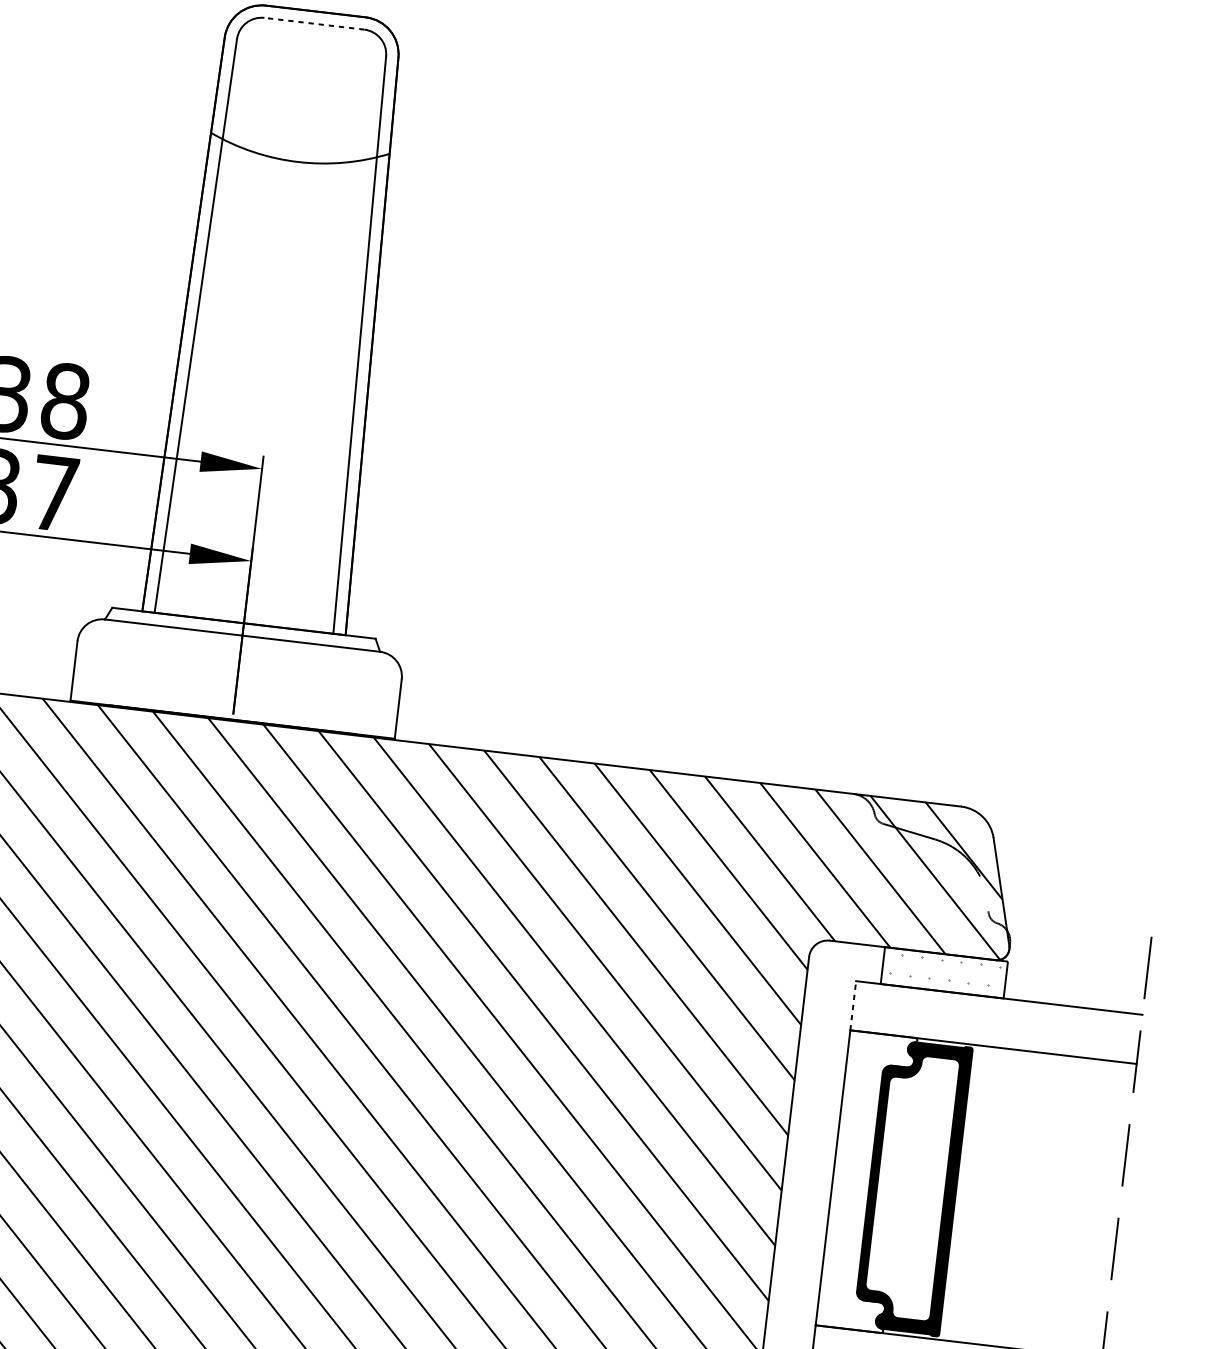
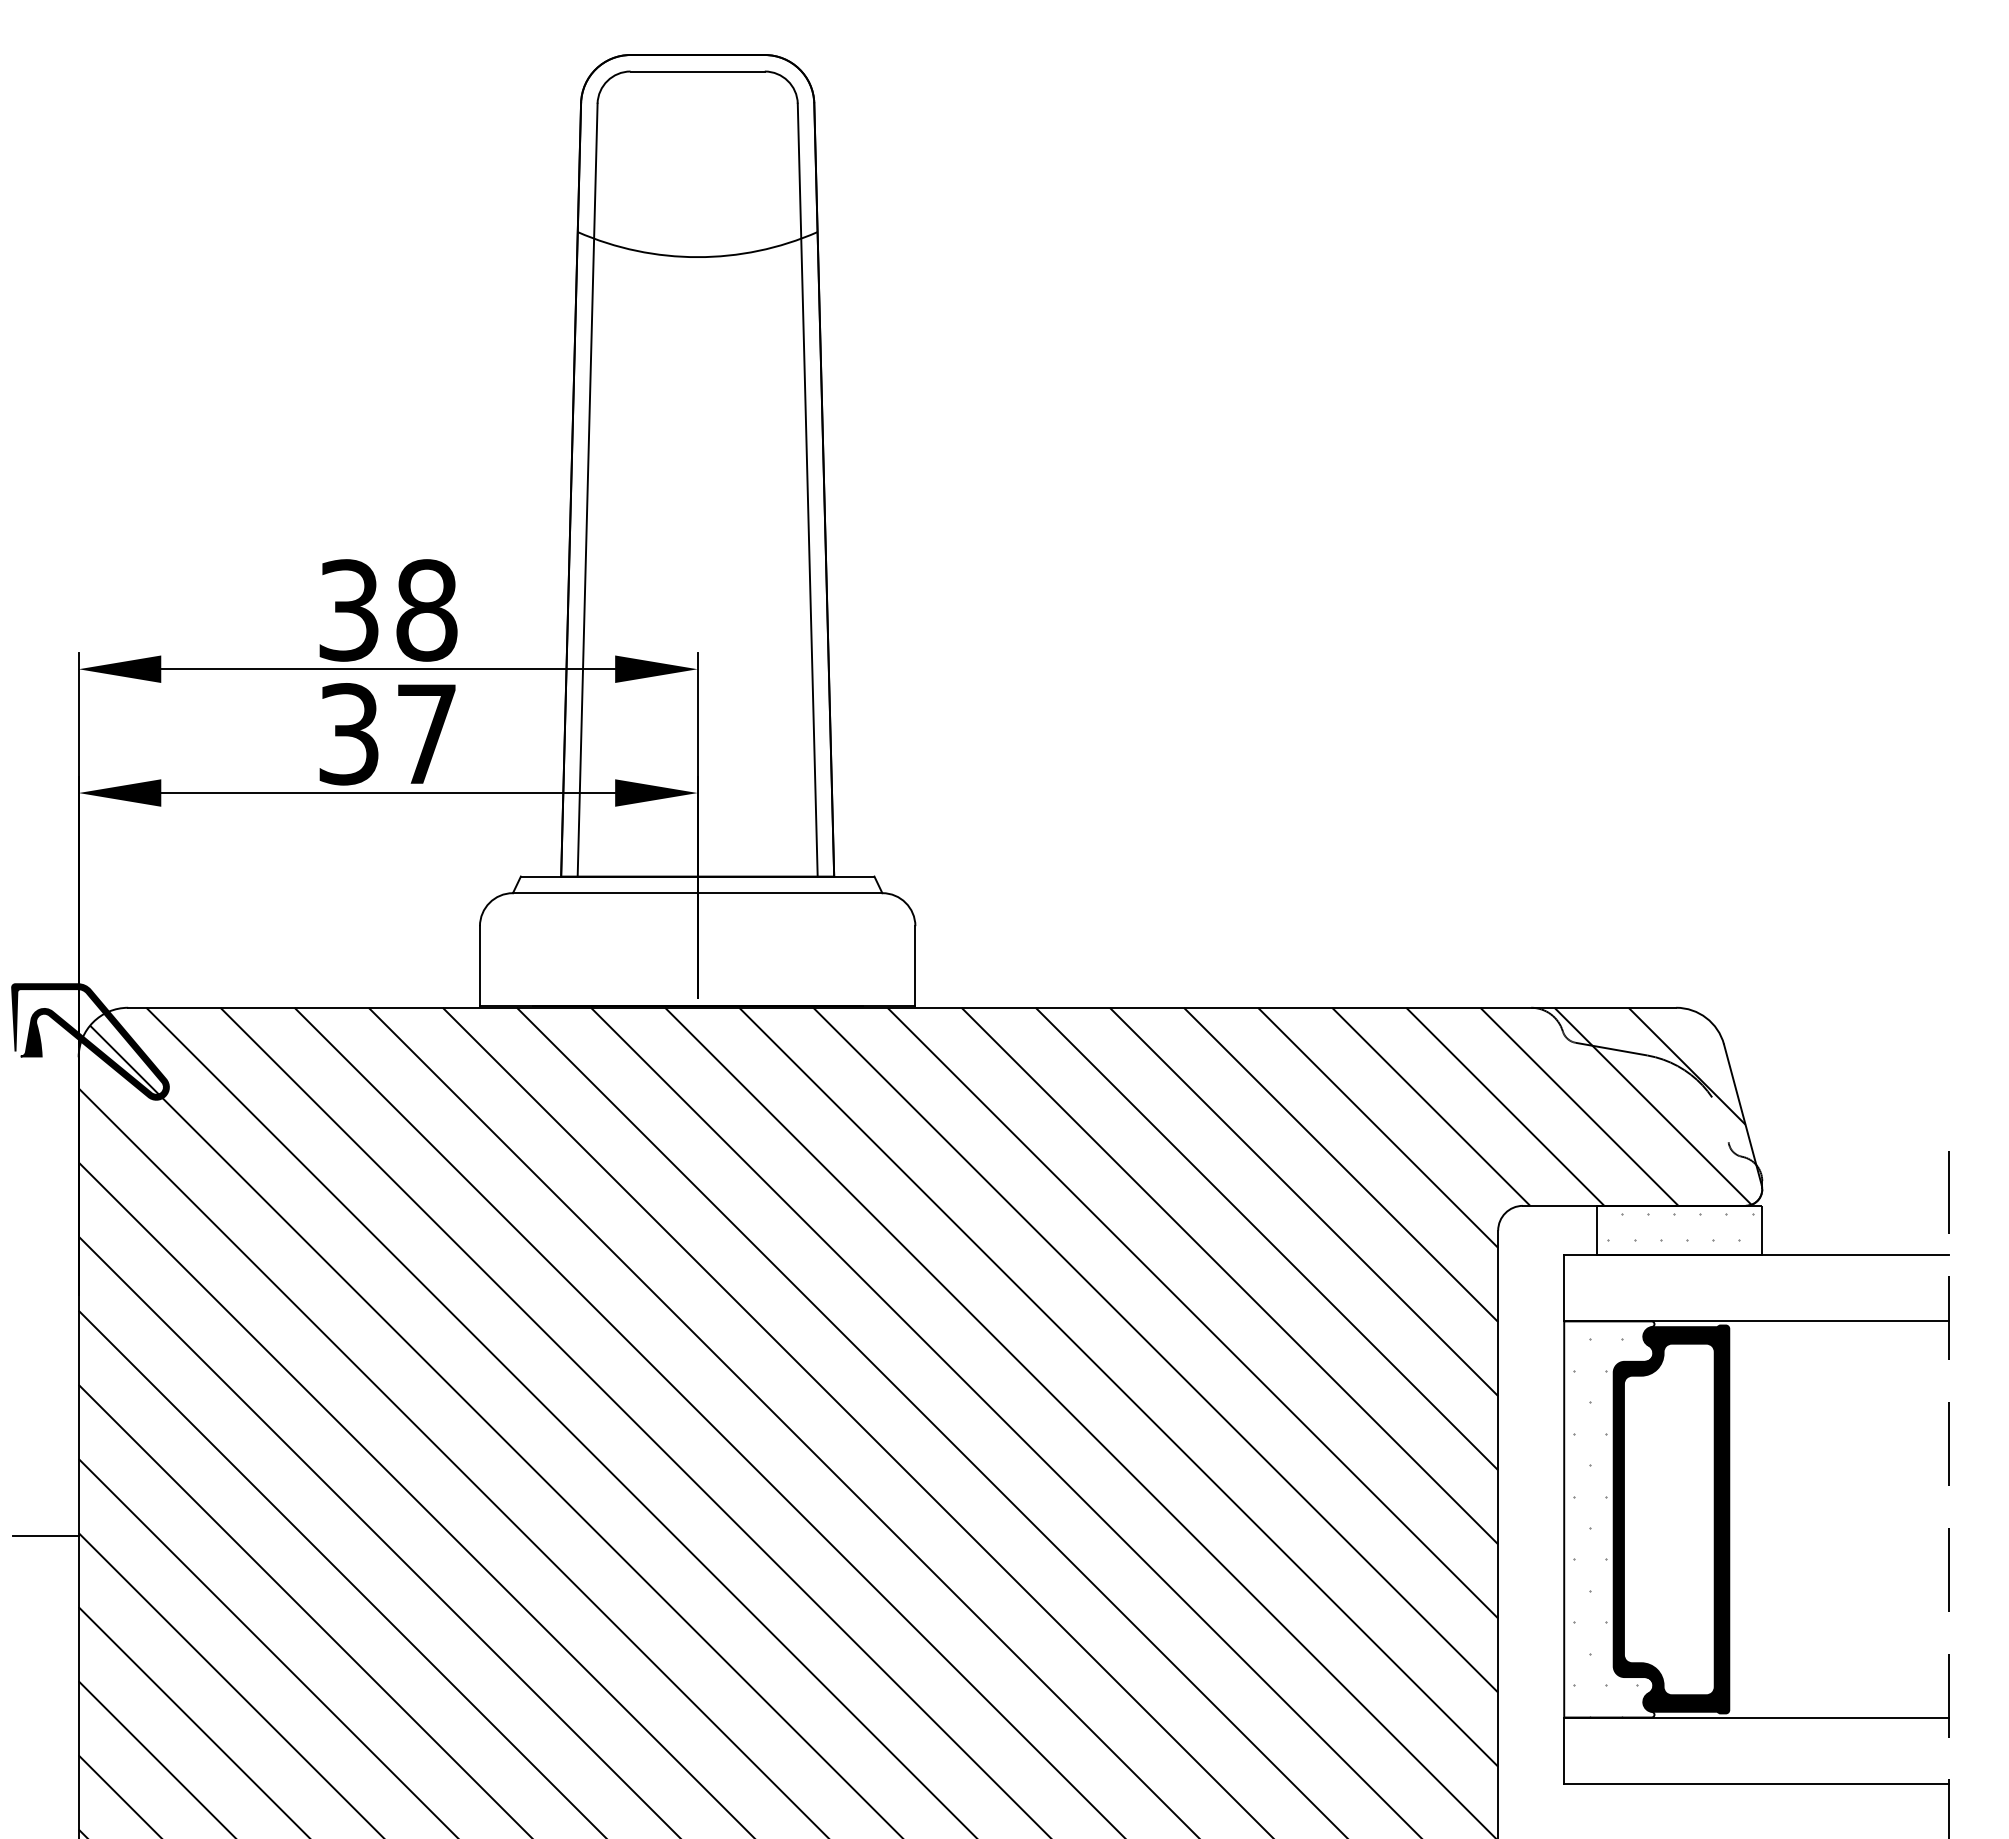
line: (314, 23) -> (697, 71), dashed -> solid
line: (853, 1005) -> (1564, 1287), dashed -> solid
hatch: (869, 1188) -> (1613, 1527), added

